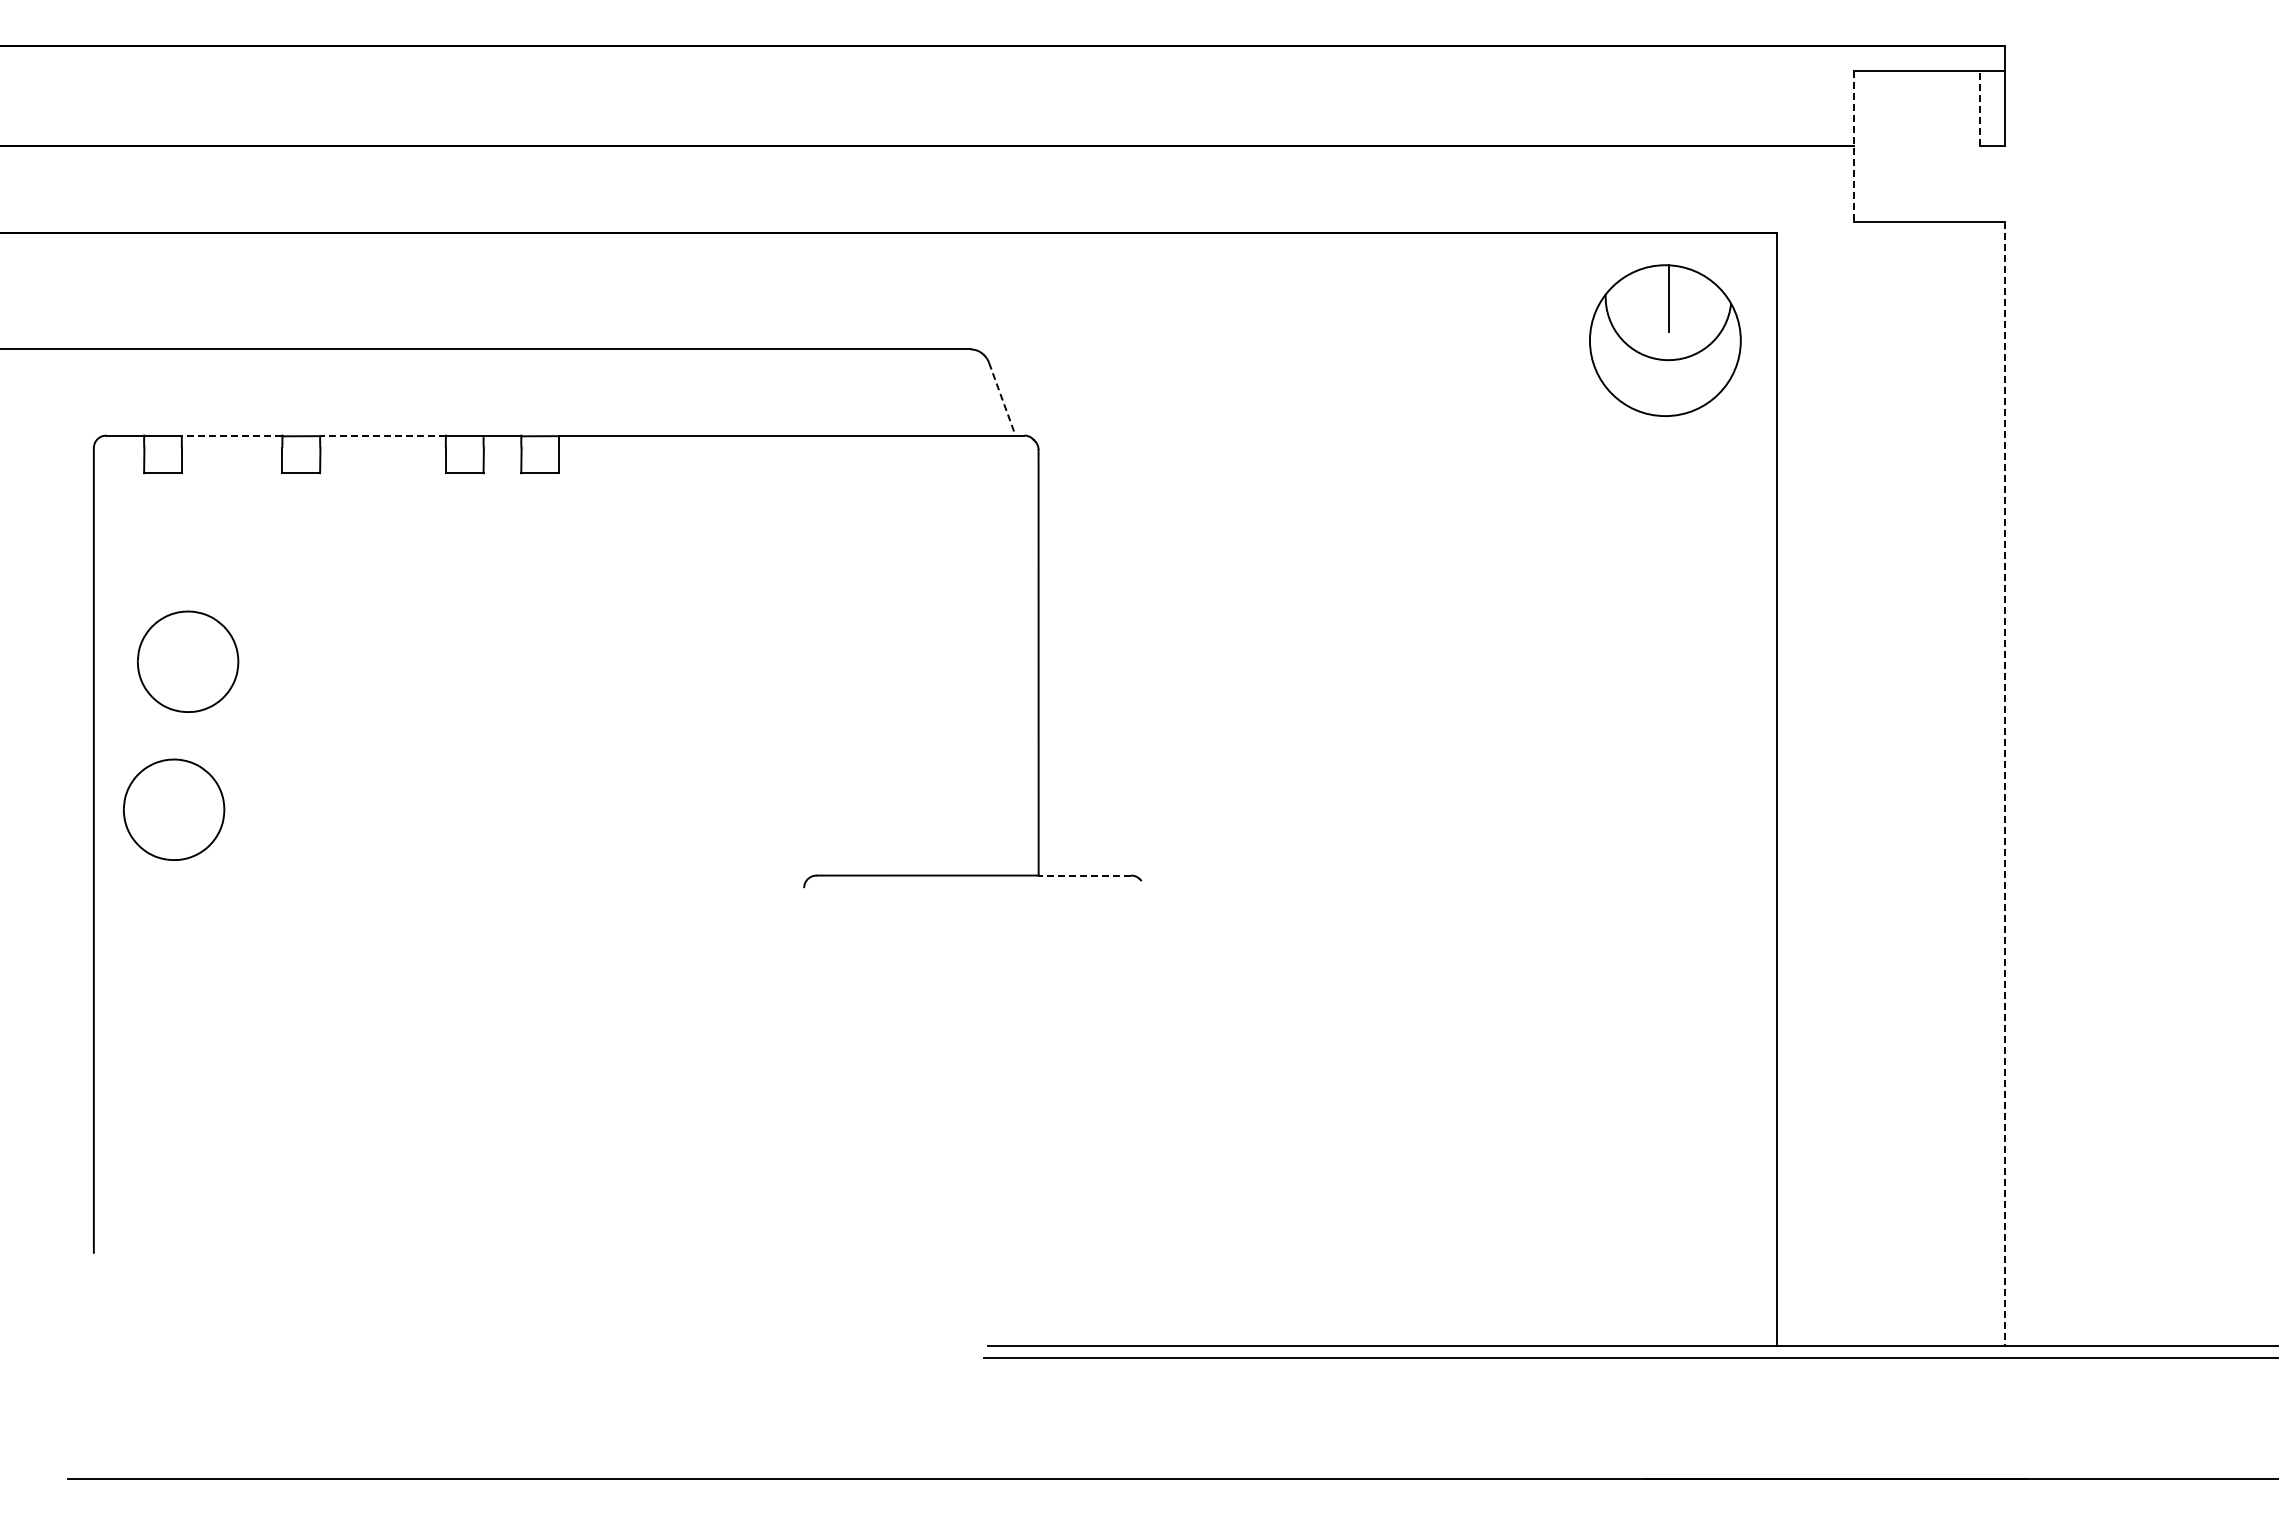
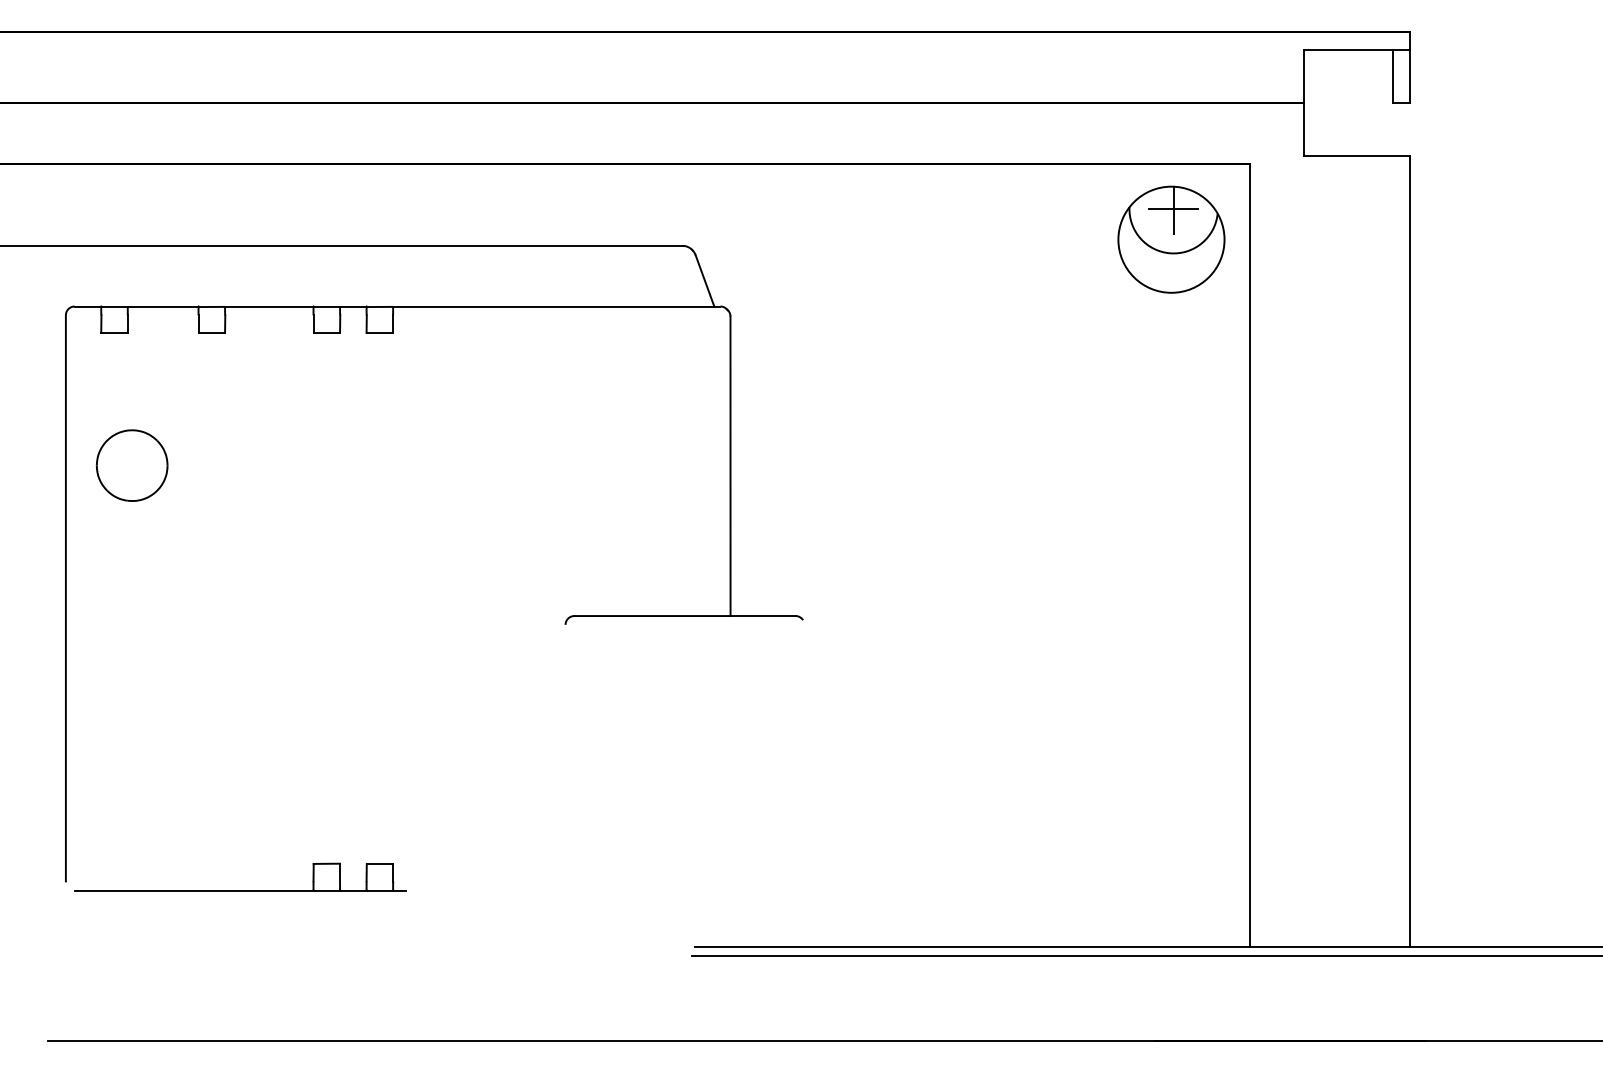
line: (1979, 108) -> (1392, 76), dashed -> solid
line: (1853, 146) -> (1303, 103), dashed -> solid
line: (1668, 297) -> (1173, 209), added
line: (1002, 399) -> (705, 281), dashed -> solid
line: (231, 435) -> (162, 306), dashed -> solid
line: (383, 435) -> (269, 306), dashed -> solid
line: (2004, 784) -> (1410, 551), dashed -> solid
part: (174, 809) -> (122, 569), removed
line: (1084, 875) -> (762, 615), dashed -> solid
part: (342, 1265) -> (240, 890), added

